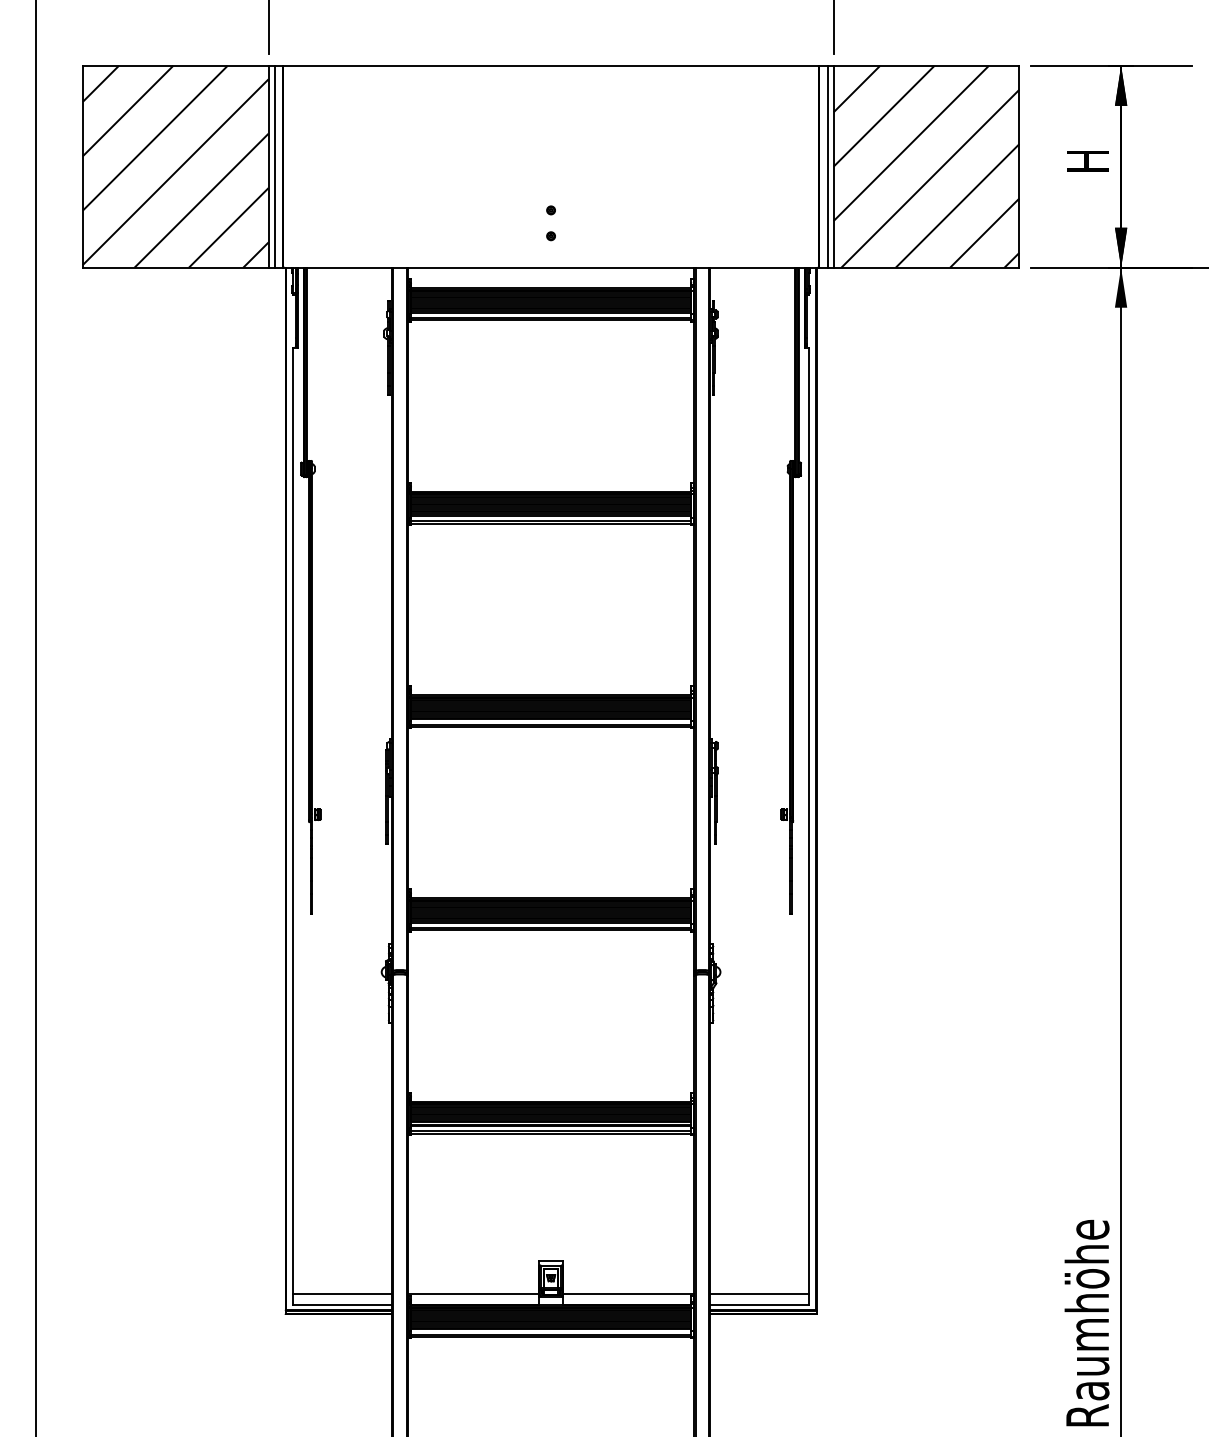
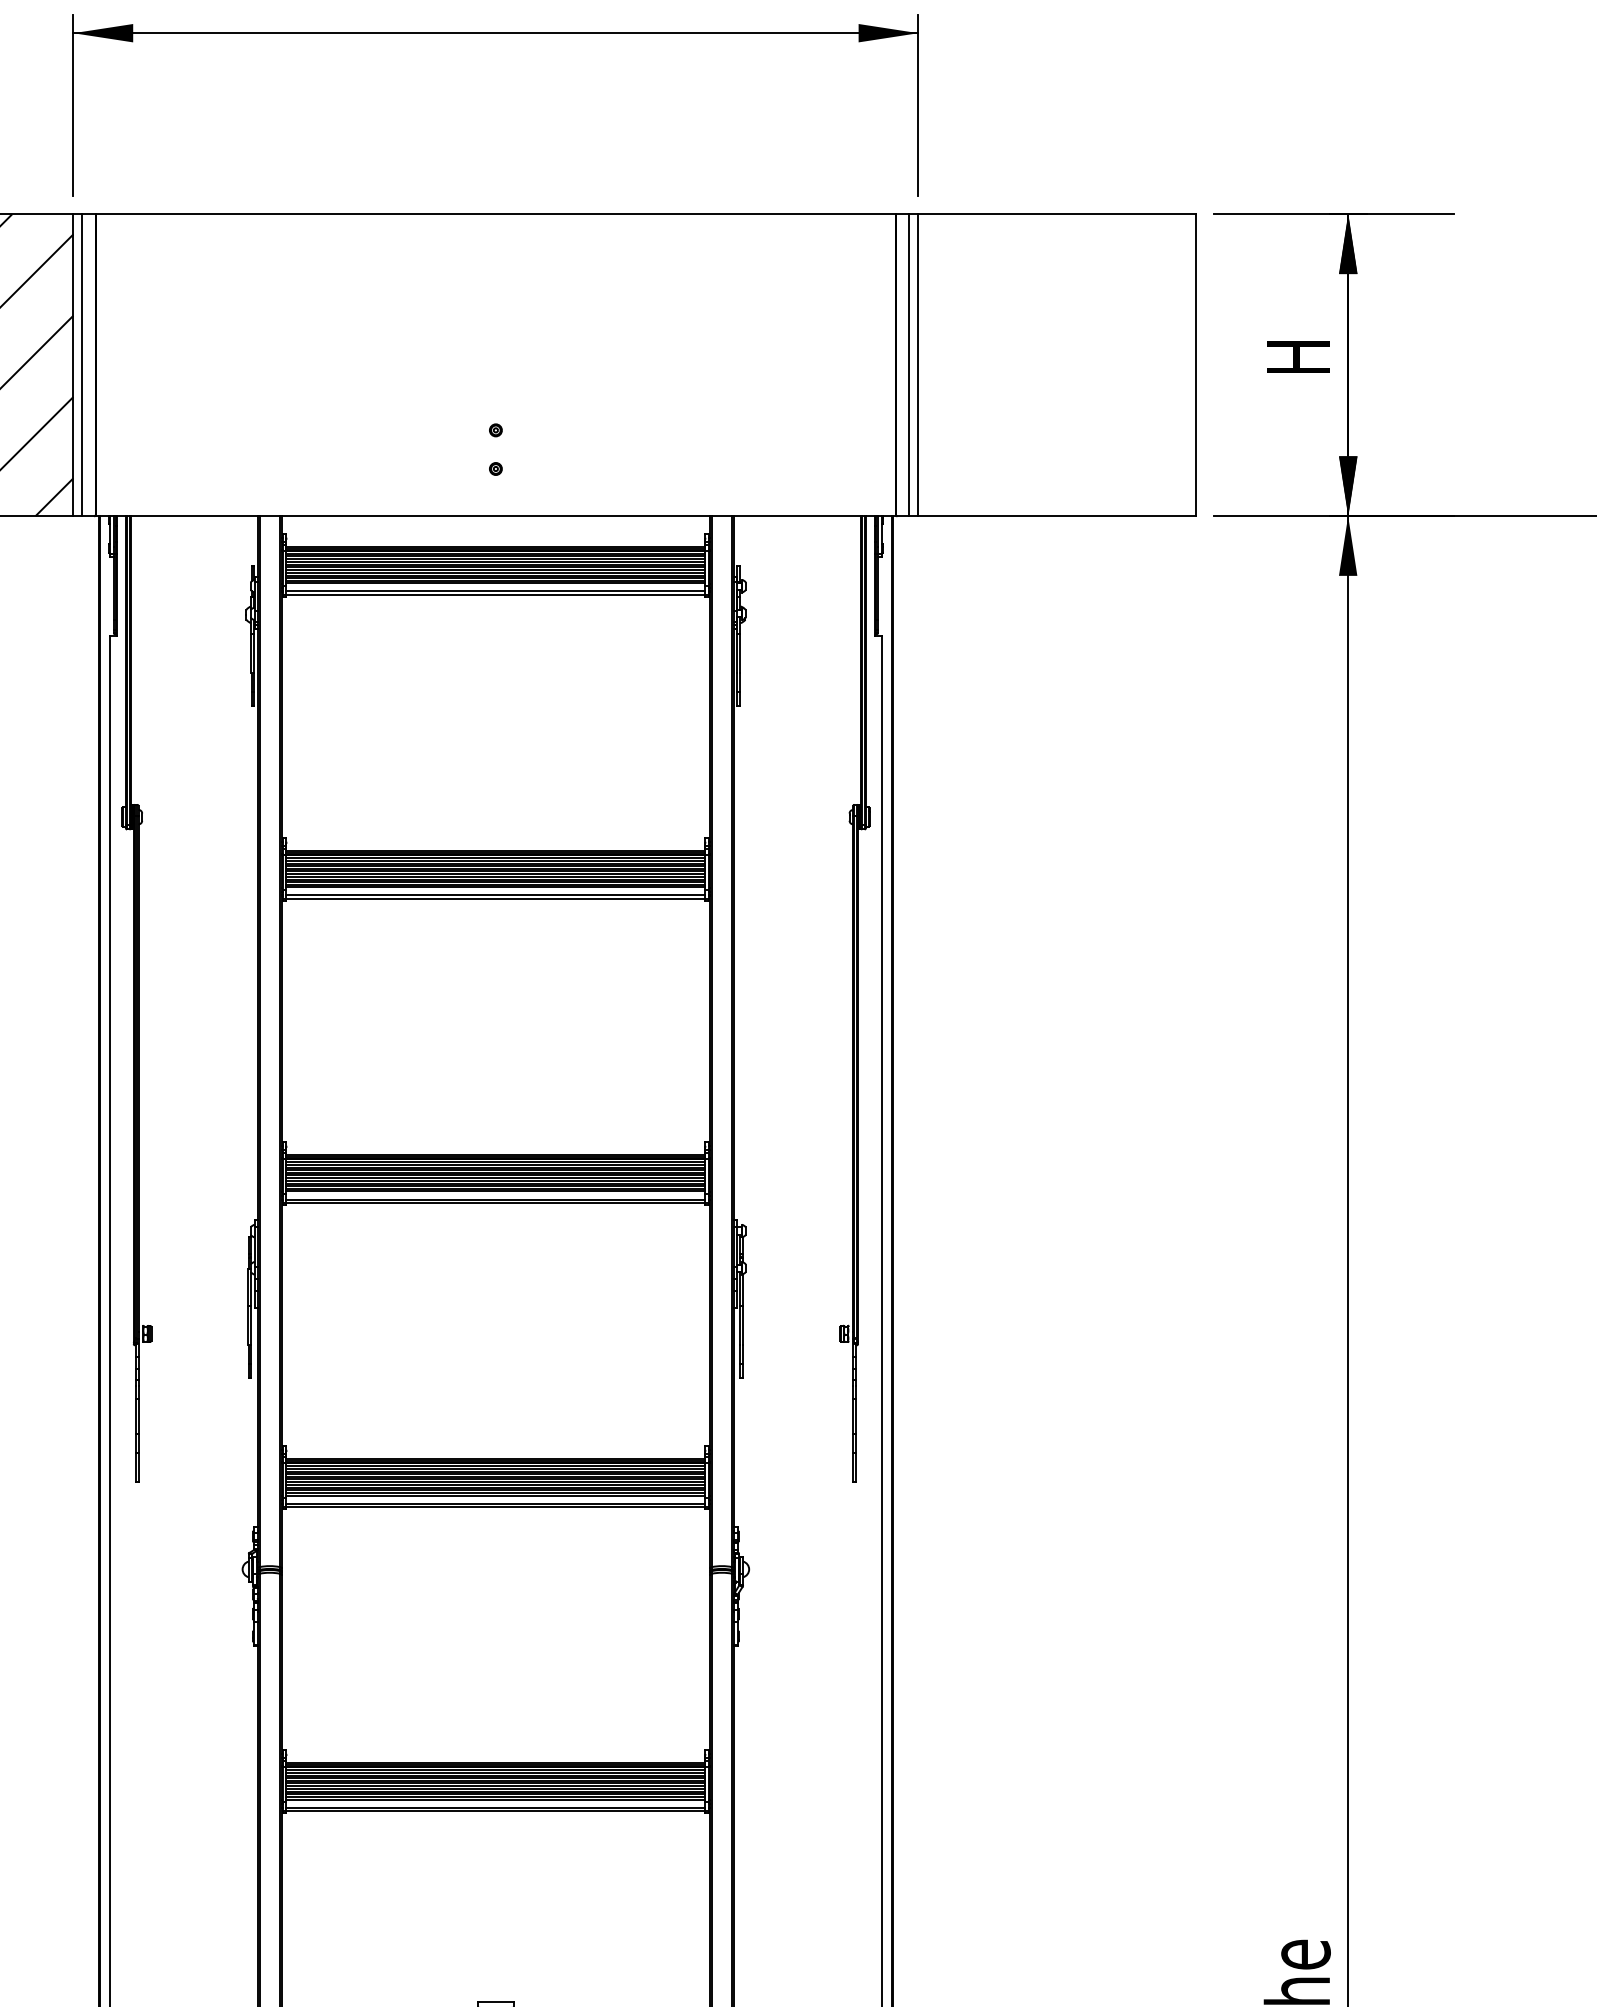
hatch: (926, 166) -> (1057, 364), removed

